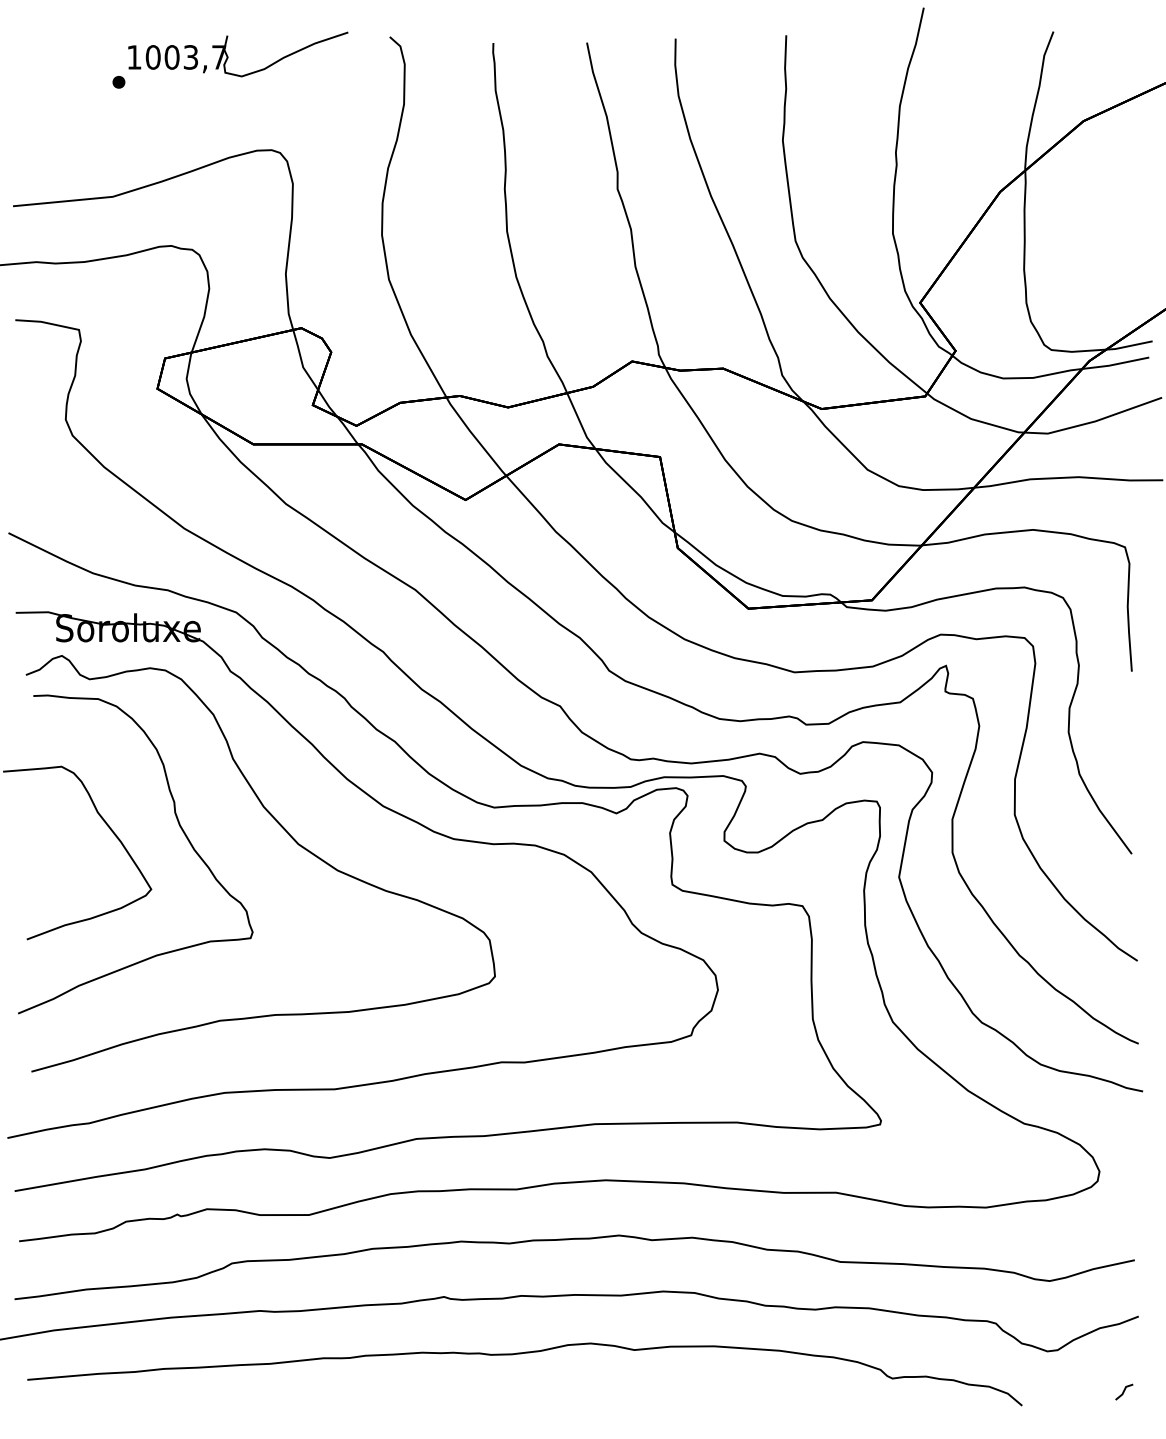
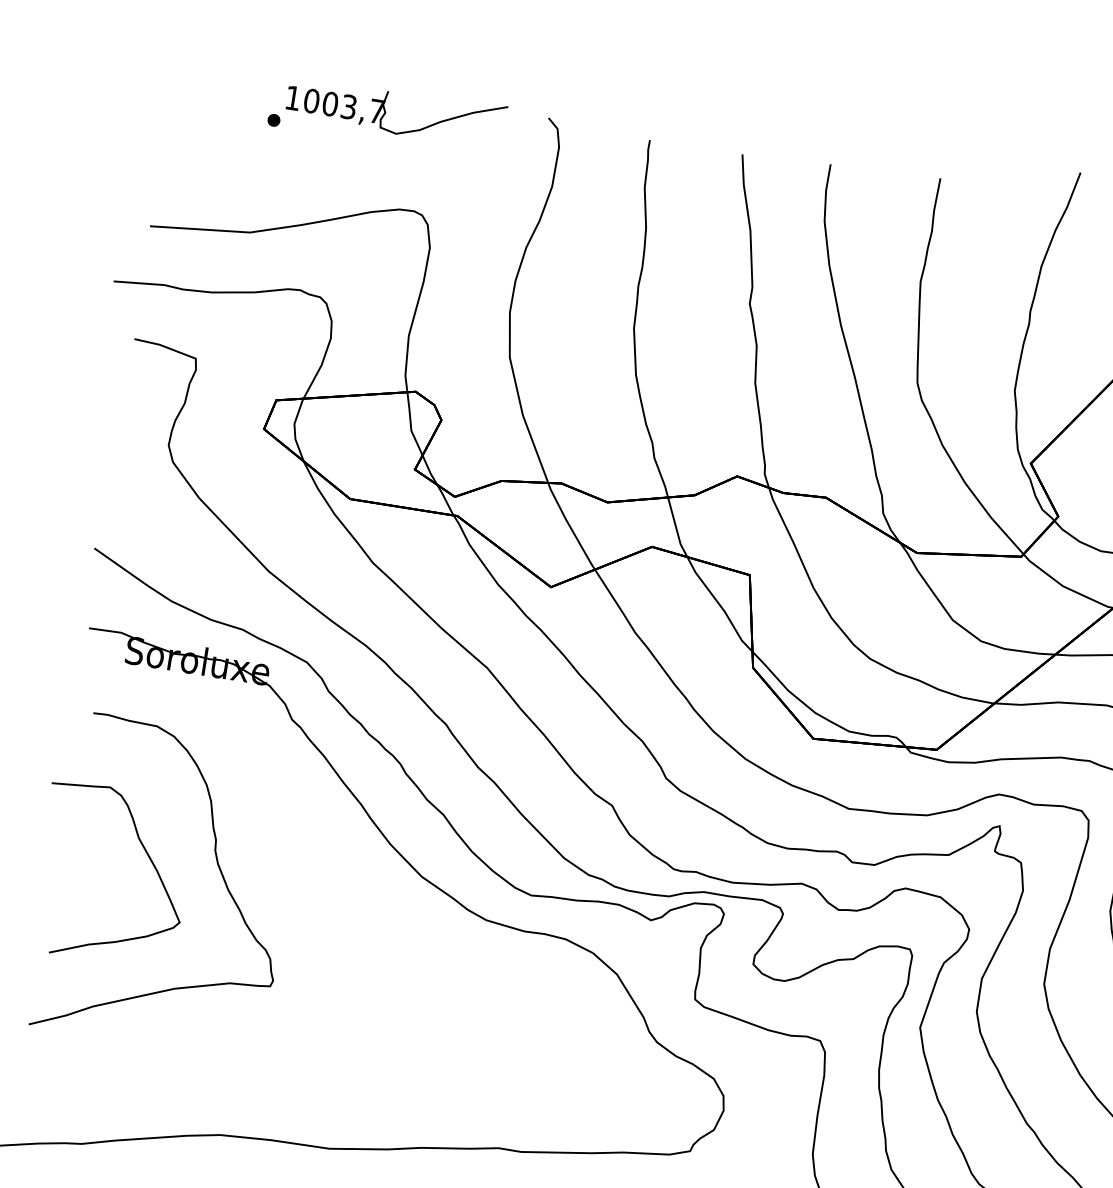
part: (289, 836) -> (324, 891), removed

